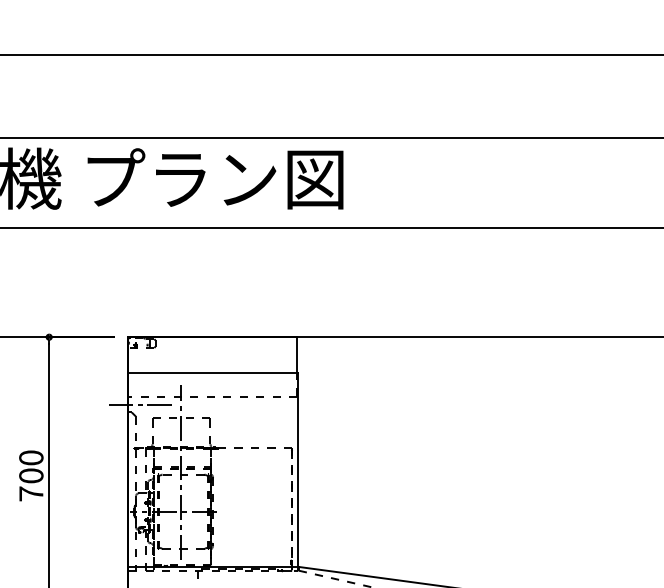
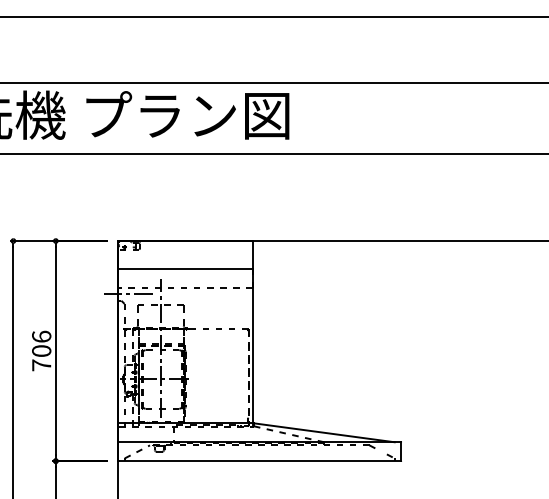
text: (31, 457) -> (41, 336), 700 -> 706

